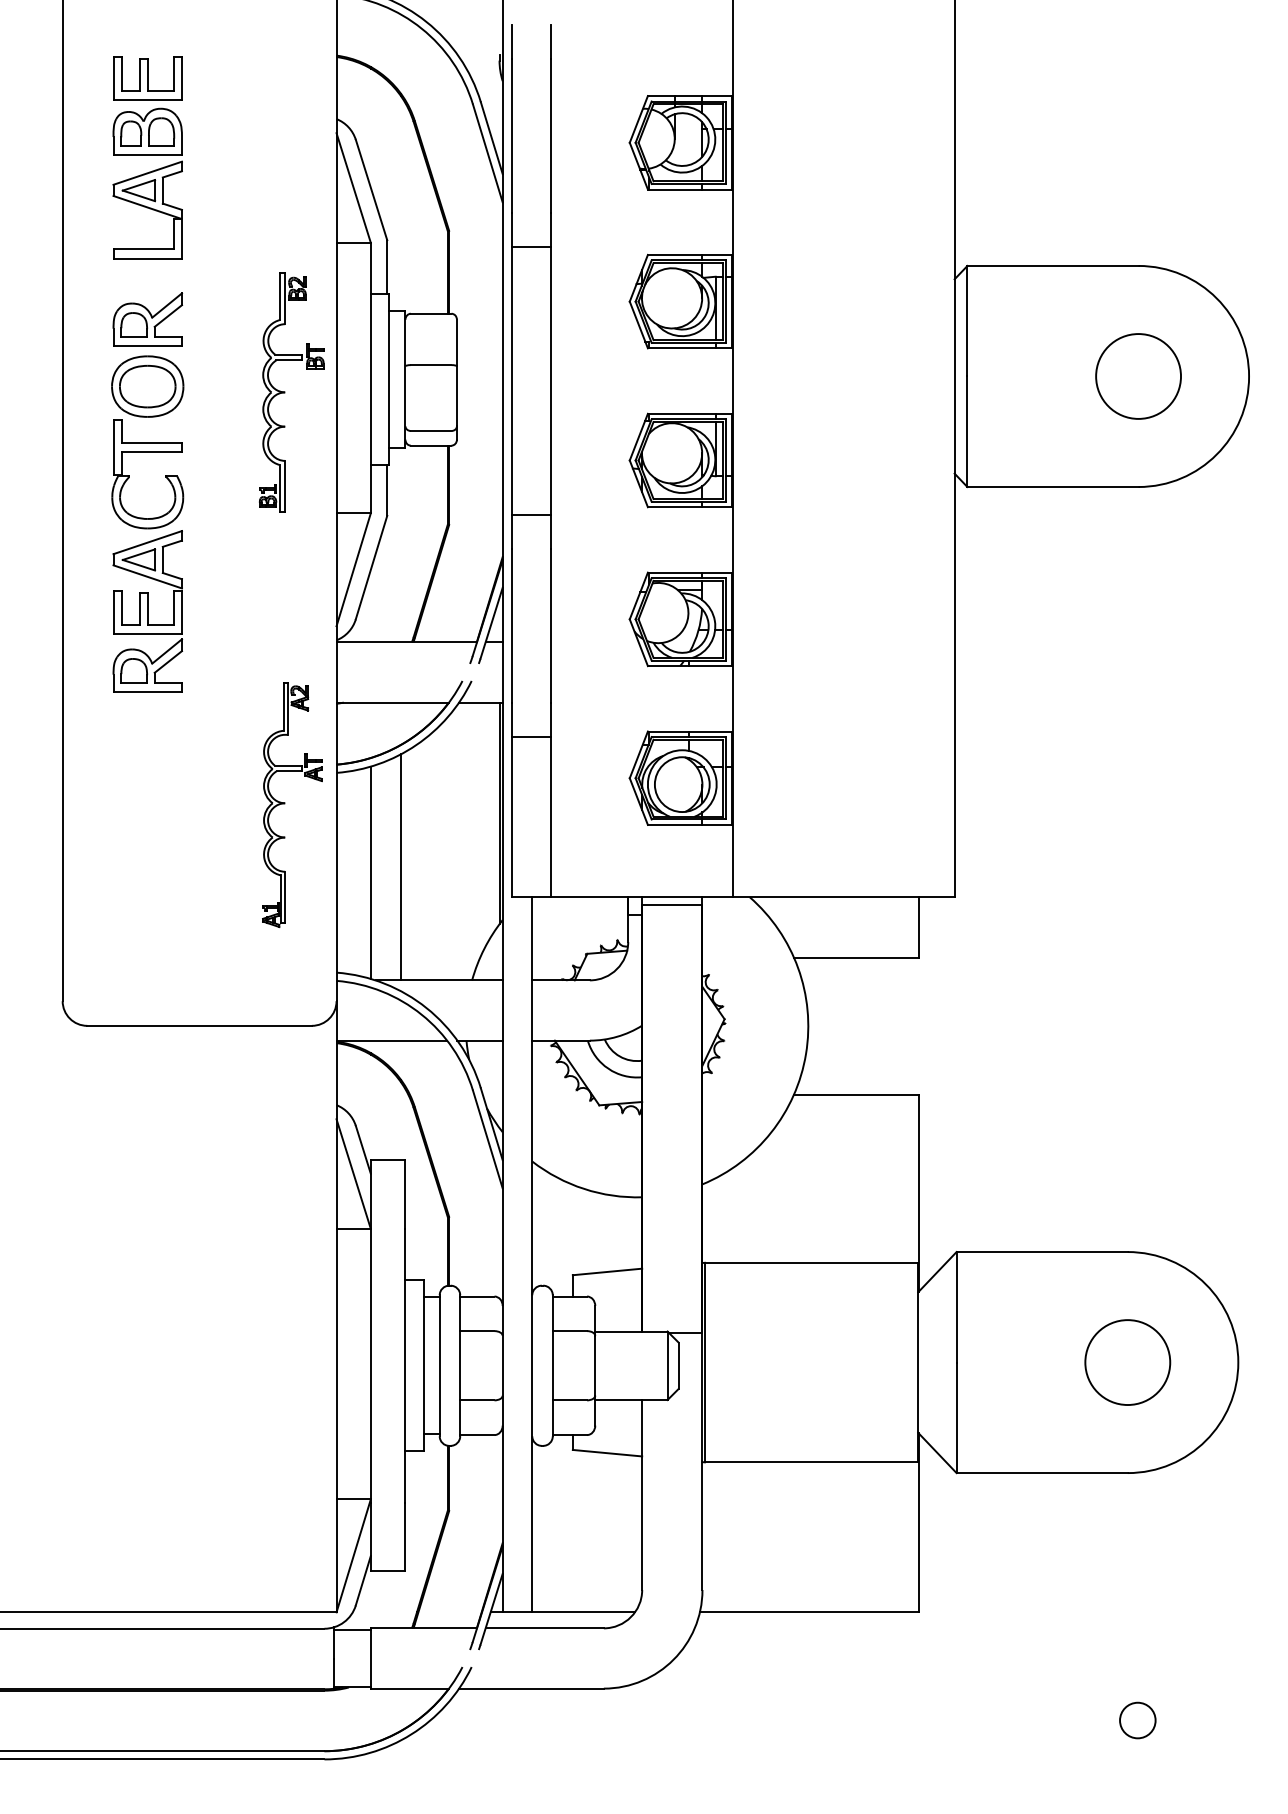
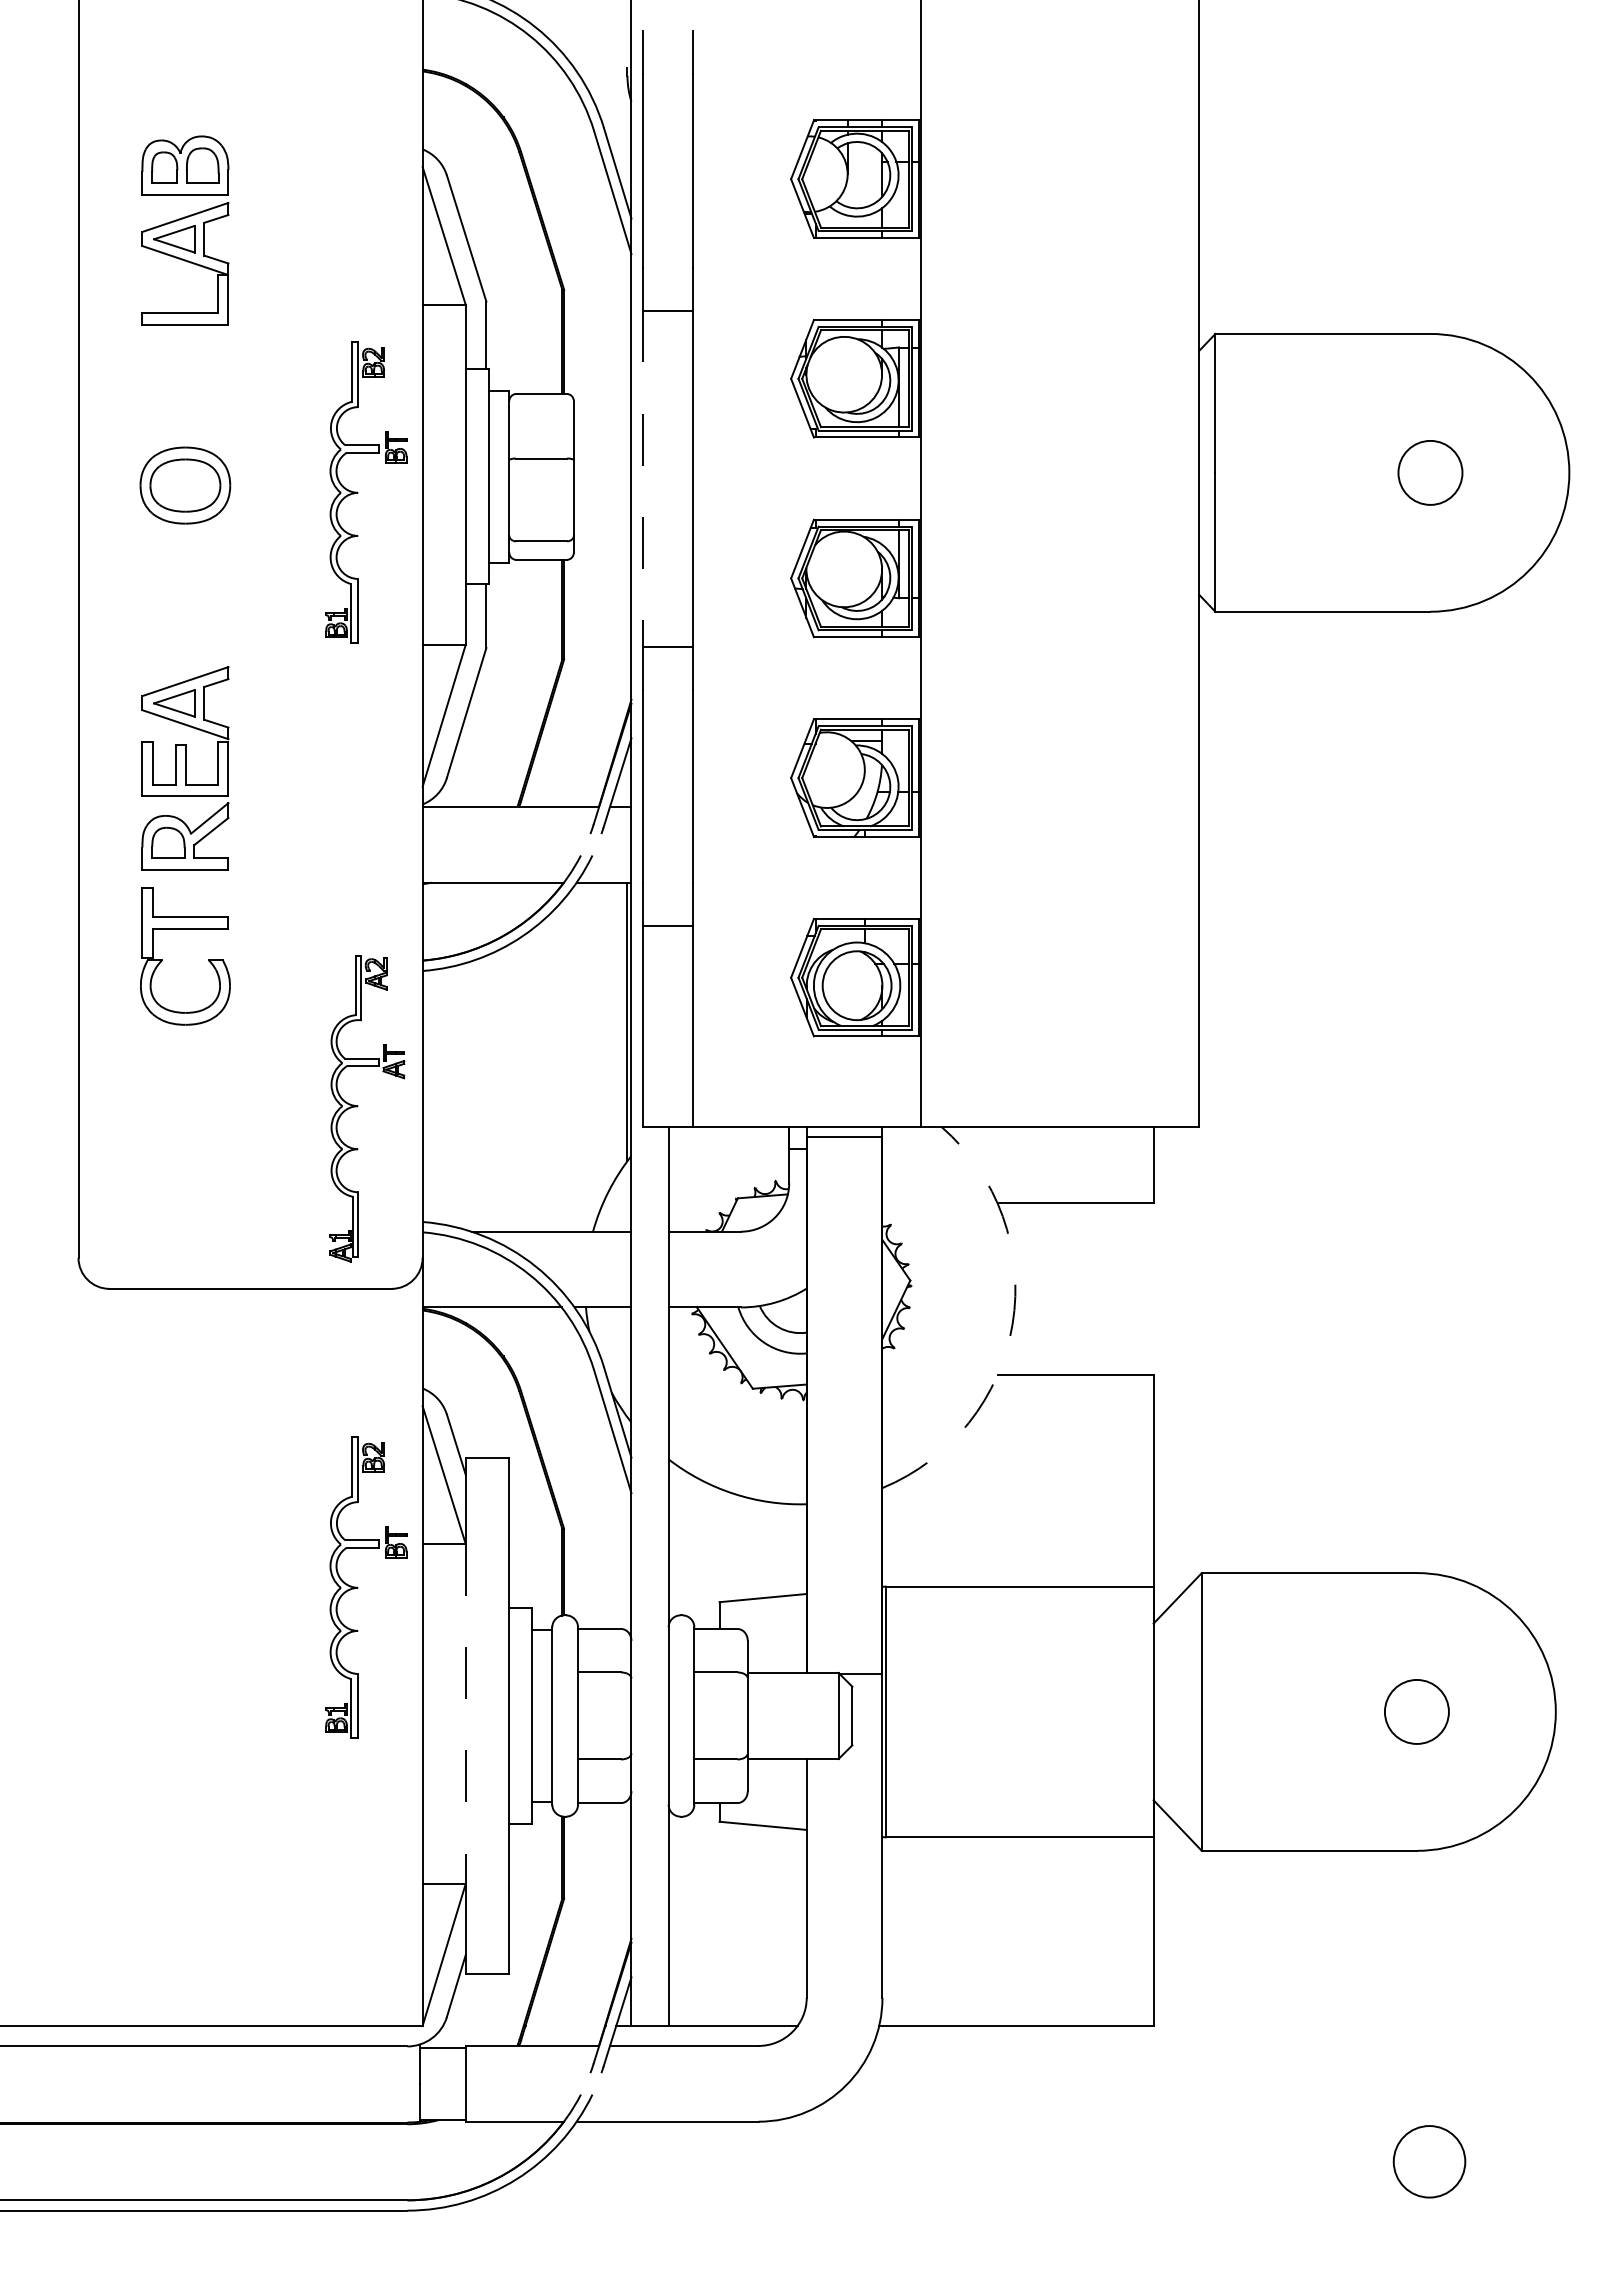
part: (147, 77) -> (184, 97), removed
part: (147, 319) -> (185, 401), removed
circle: (1138, 376) -> (1430, 472), size x0.6
line: (511, 380) -> (642, 478), solid -> dashed
part: (129, 476) -> (162, 959), moved
part: (285, 803) -> (358, 1106), moved
line: (400, 867) -> (503, 1089), removed
line: (370, 872) -> (465, 1096), removed
arc: (805, 1054) -> (1012, 1324), solid -> dashed
part: (285, 1263) -> (358, 1587), added
circle: (1127, 1362) -> (1416, 1711), size x0.6
line: (370, 1366) -> (465, 1716), solid -> dashed
circle: (1137, 1720) -> (1429, 2161), size x1.6

